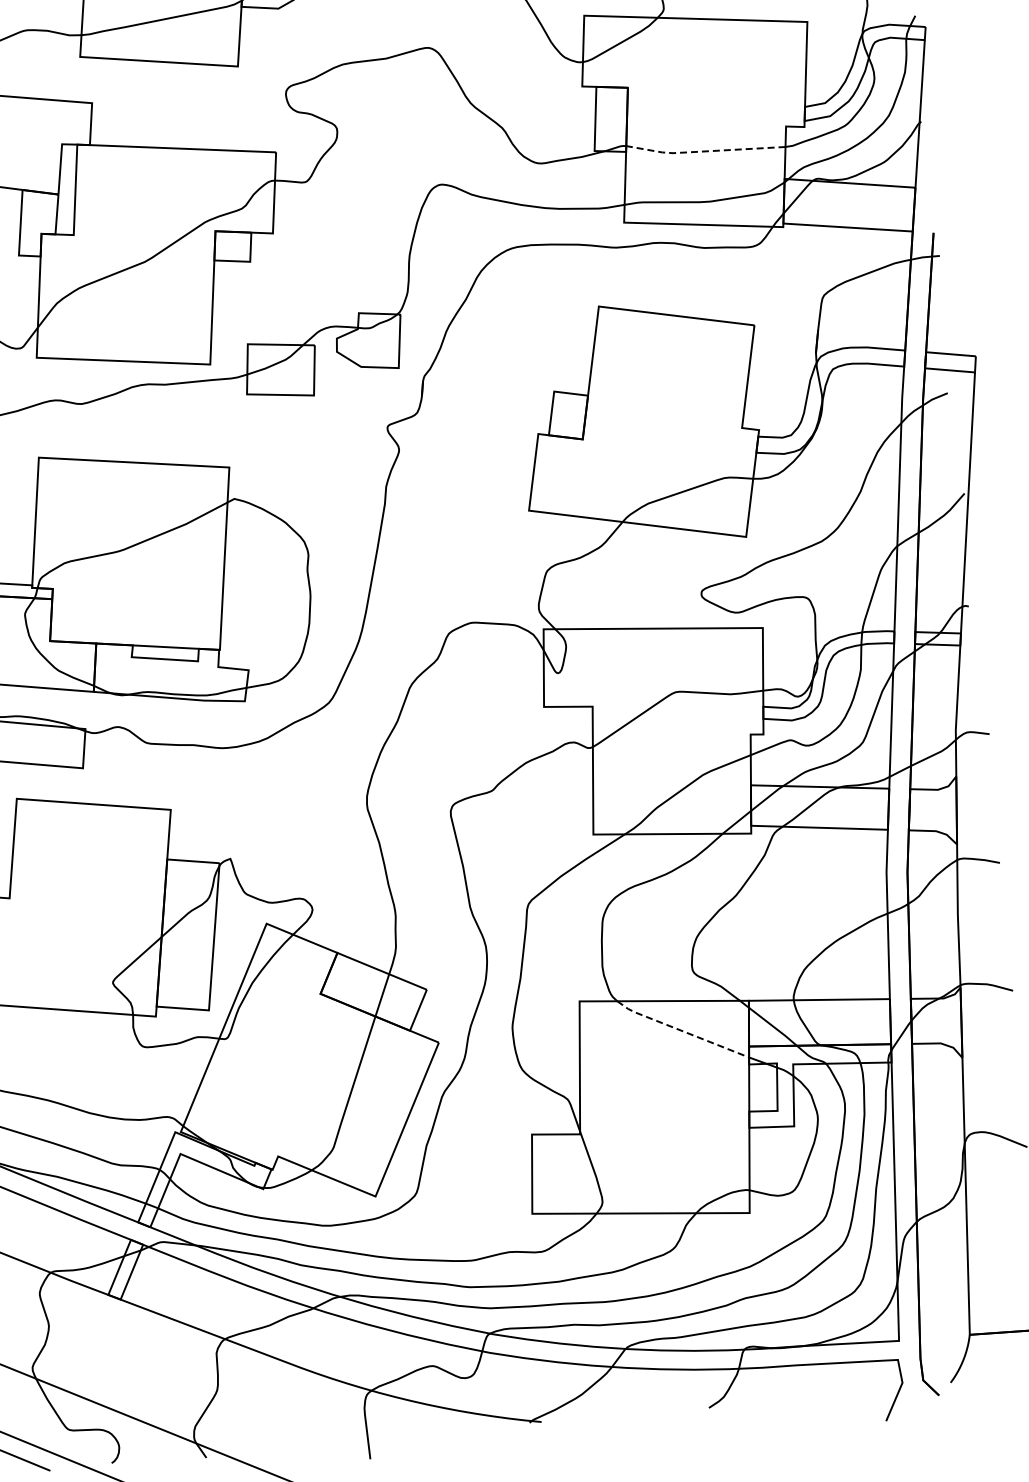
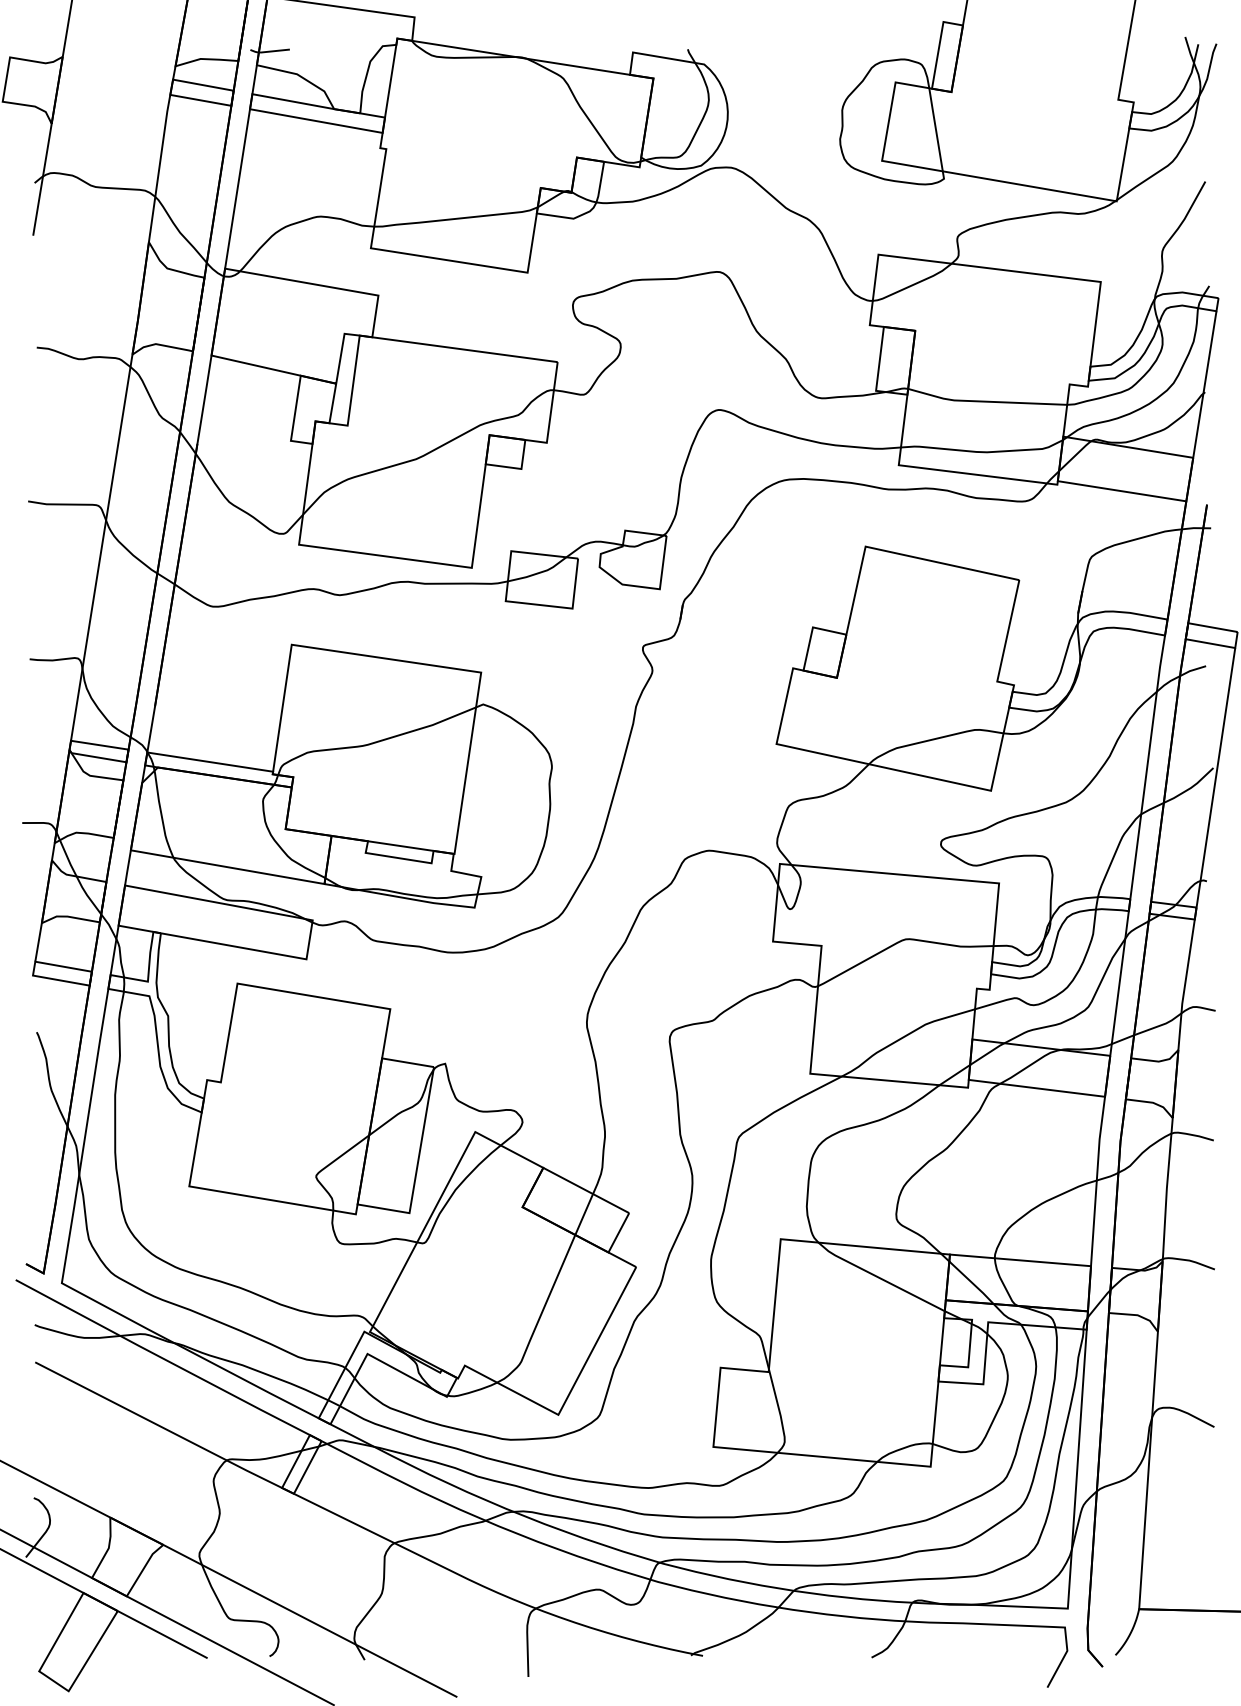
line: (704, 151) -> (985, 401), dashed -> solid
line: (680, 1030) -> (878, 1277), dashed -> solid

